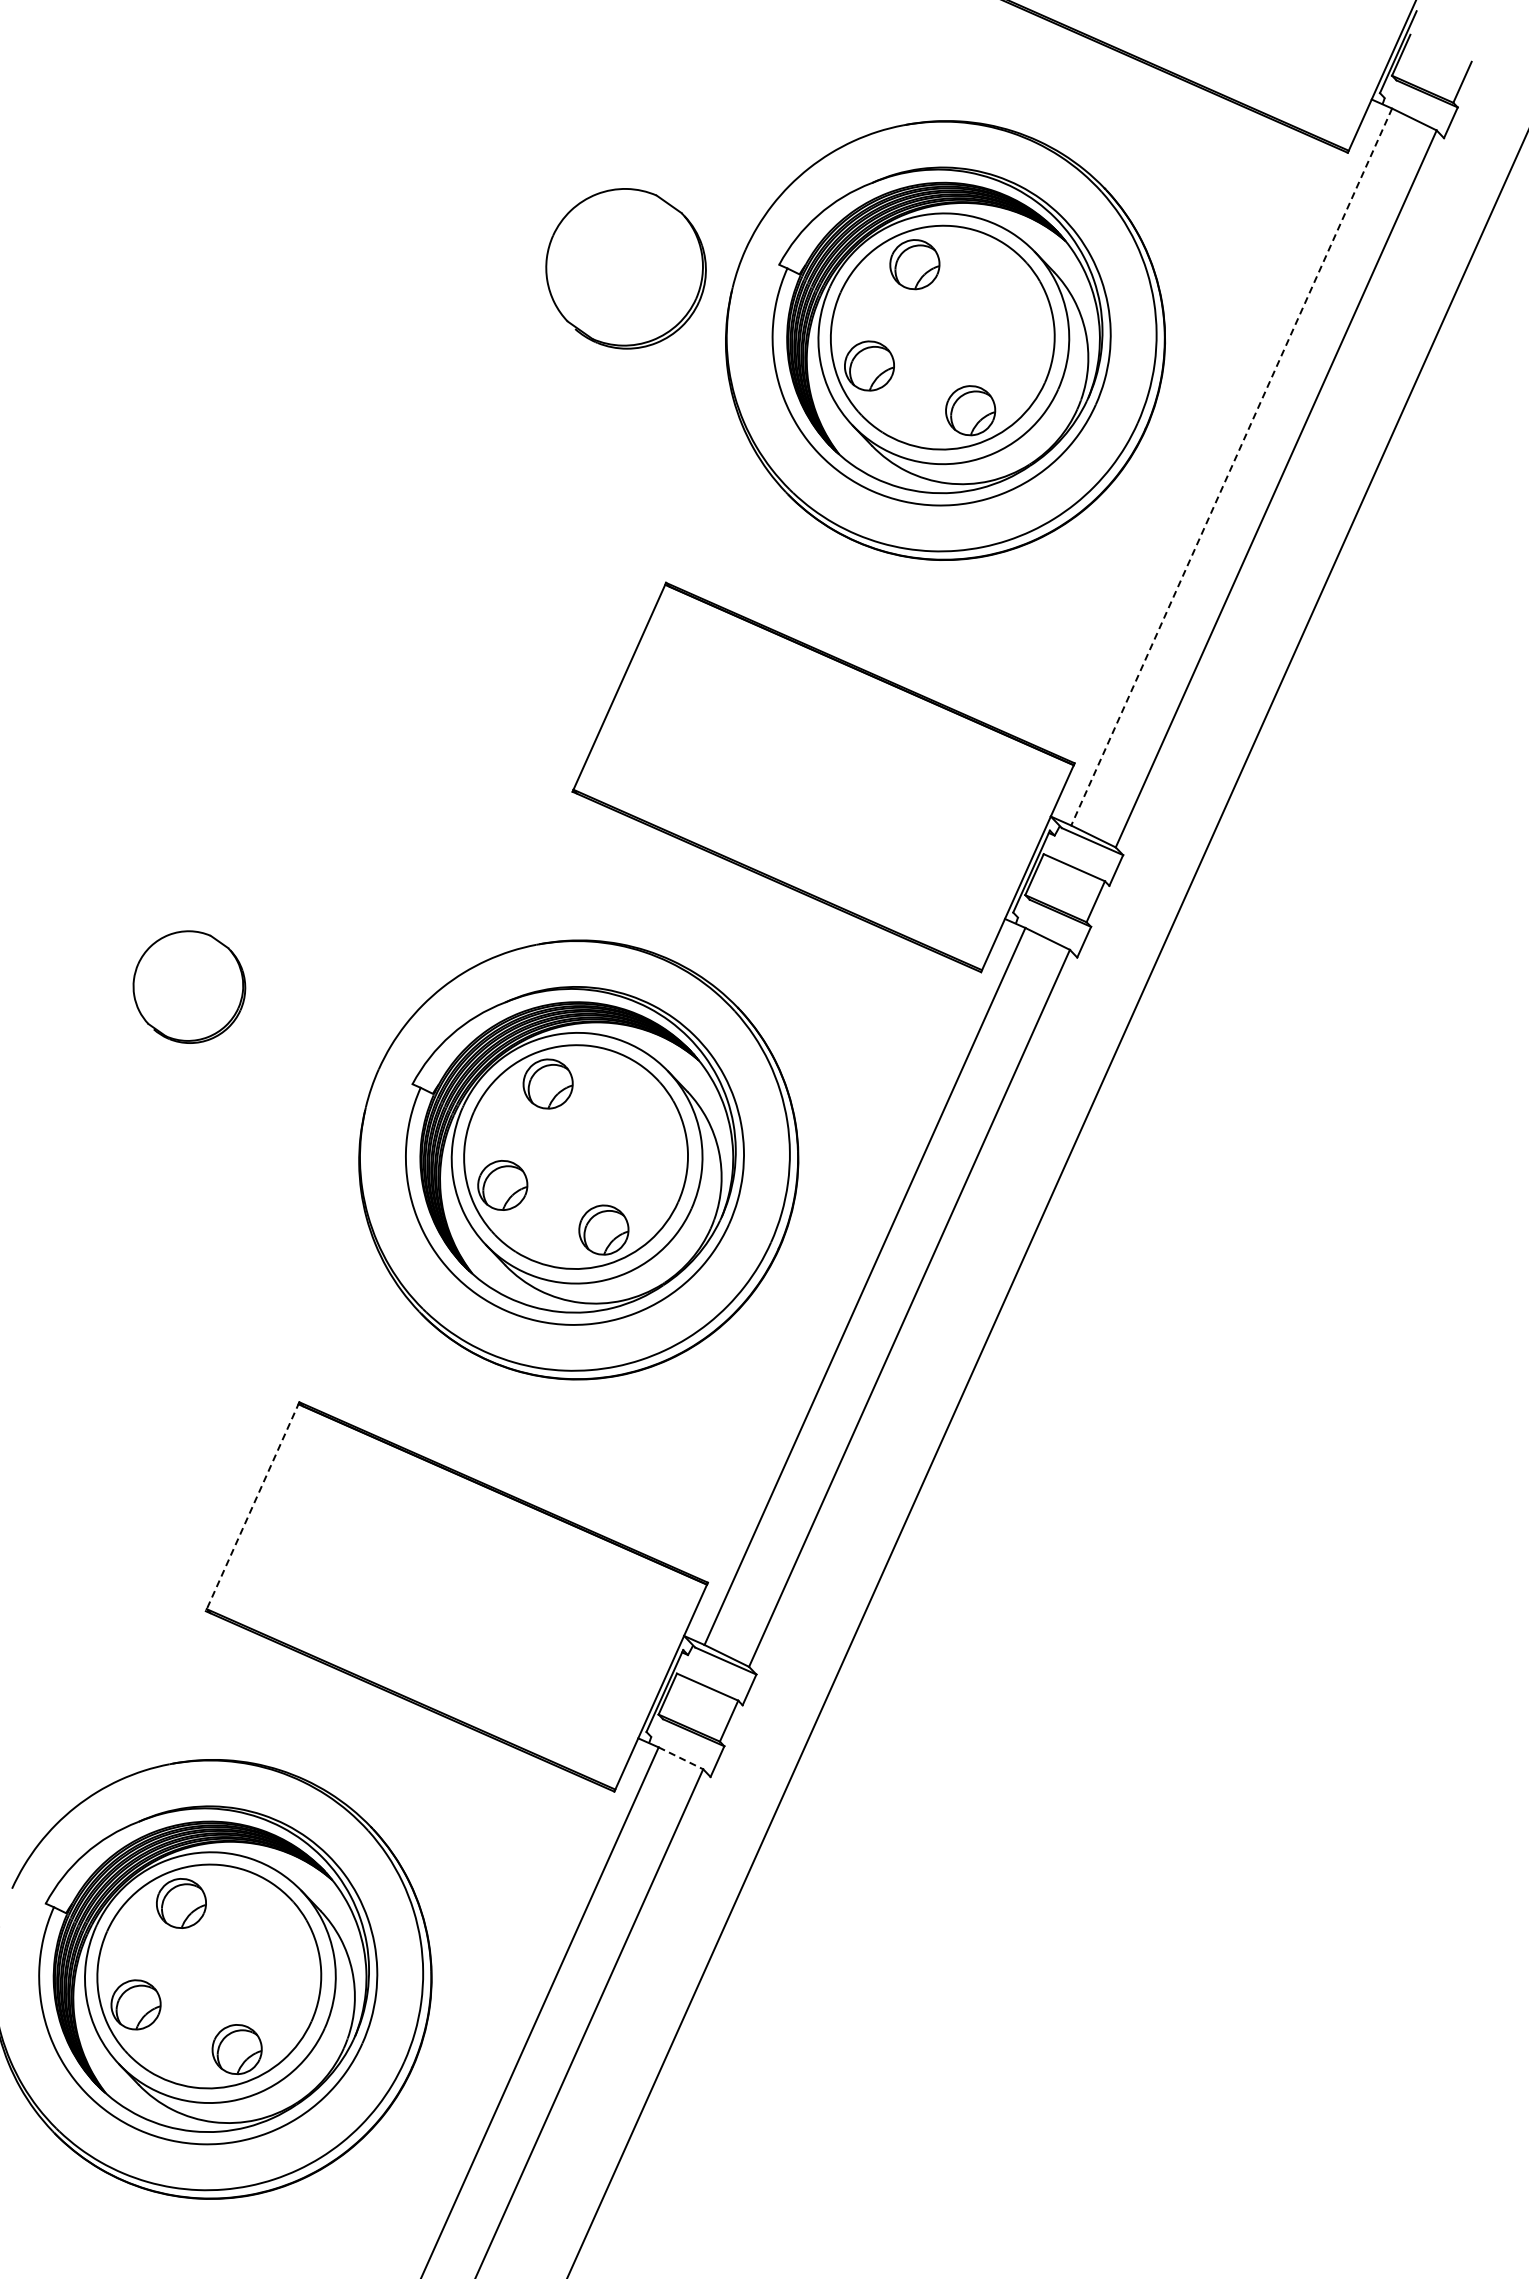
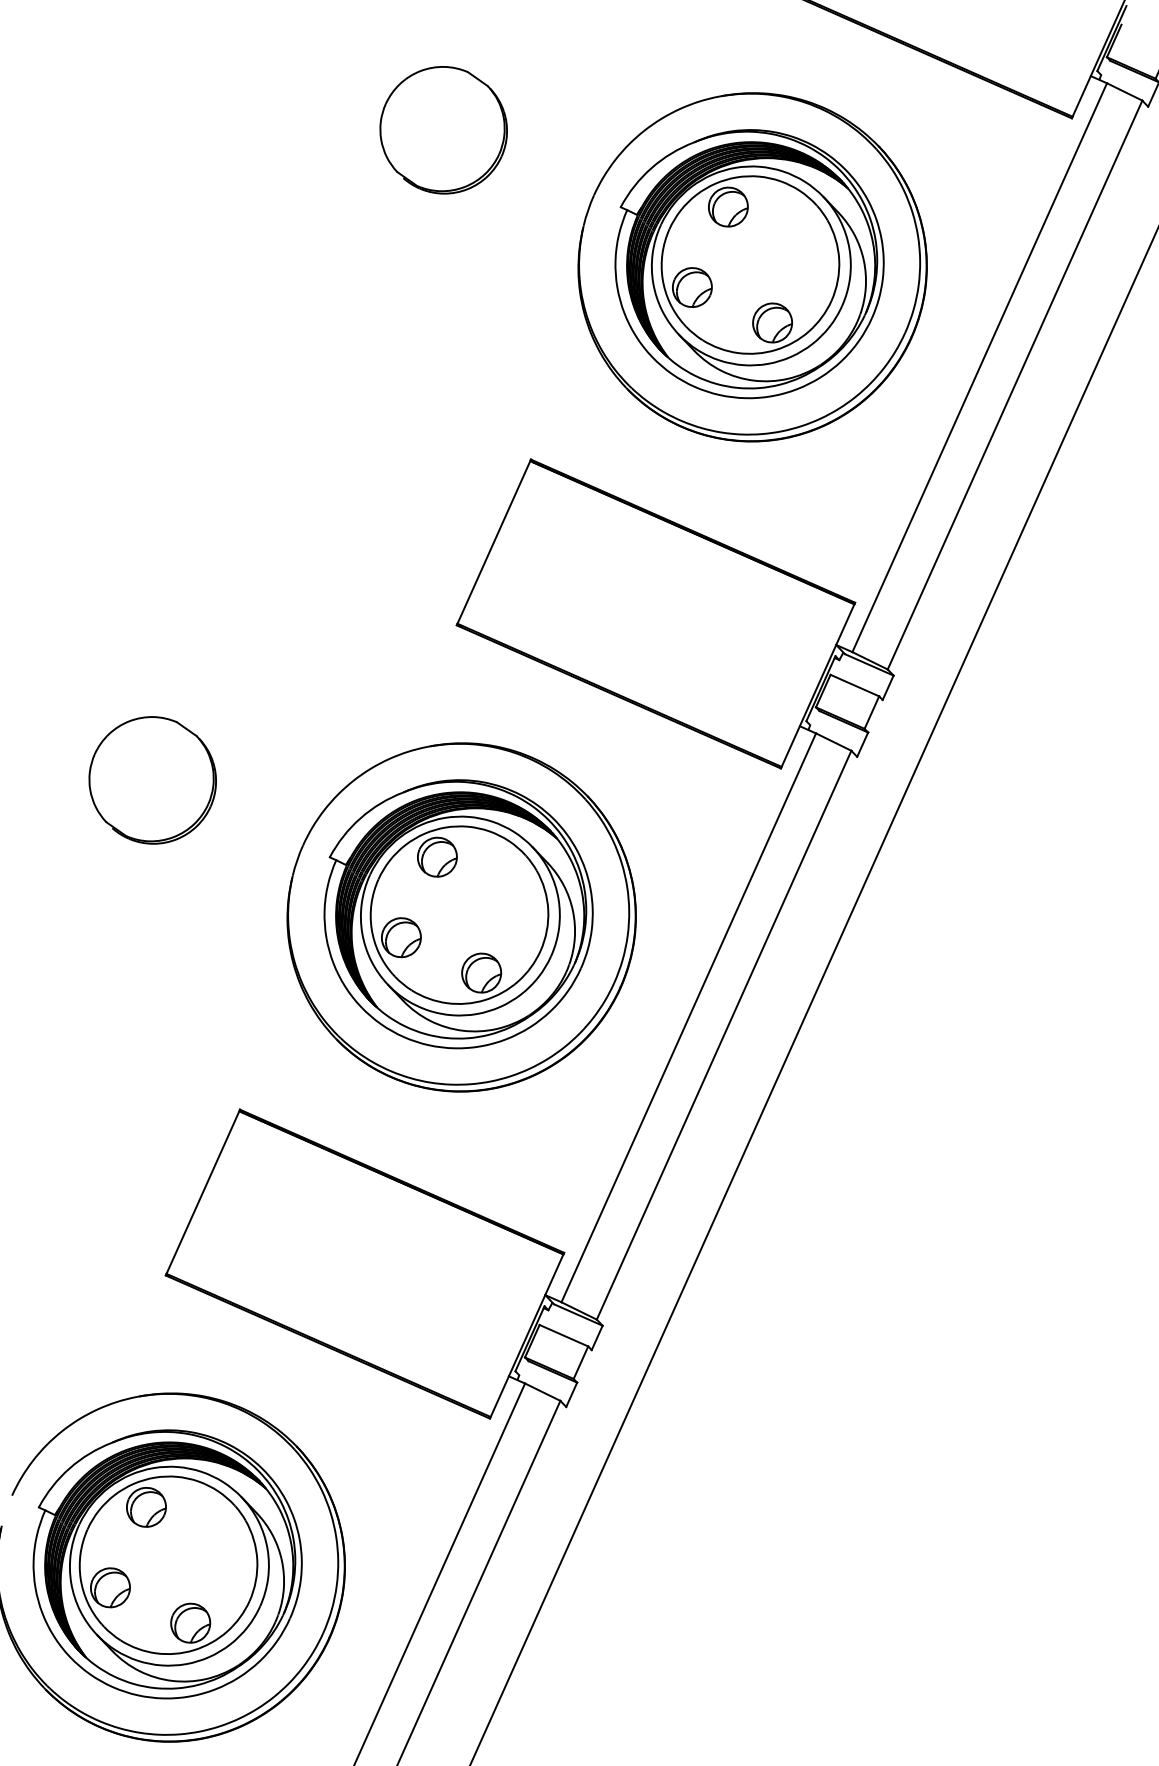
part: (625, 268) -> (443, 130), moved
line: (1231, 467) -> (979, 368), dashed -> solid
part: (189, 986) -> (152, 779), size x1.43
line: (252, 1507) -> (202, 1193), dashed -> solid
line: (680, 1758) -> (542, 1392), dashed -> solid

